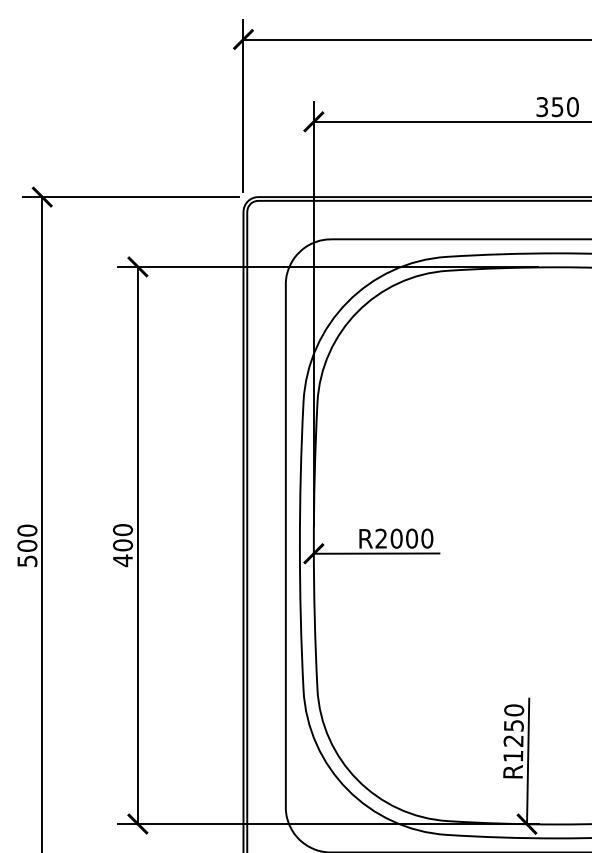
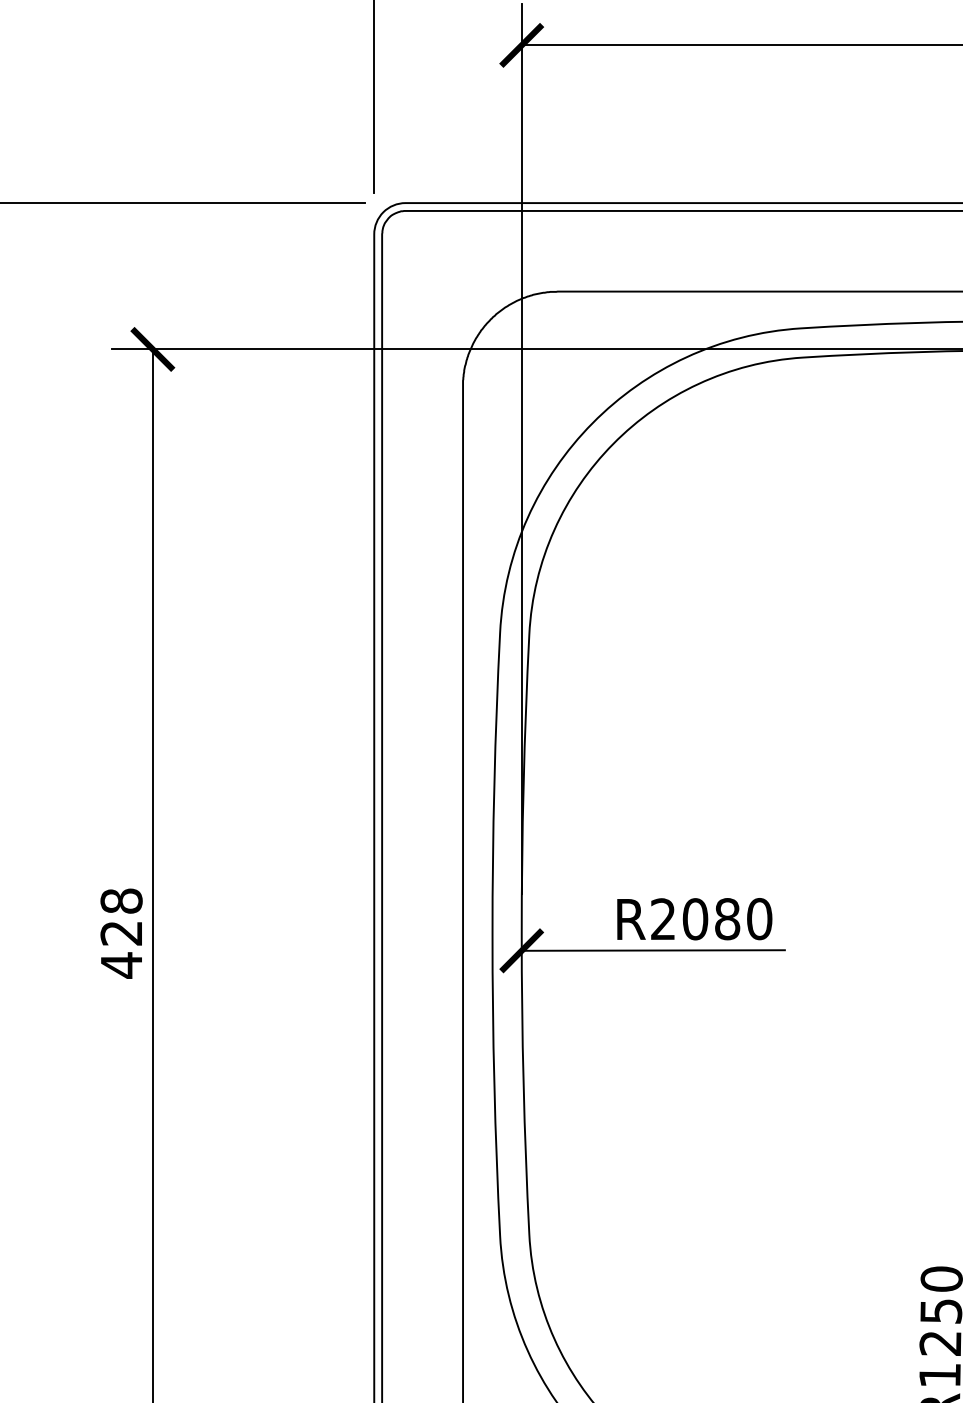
text: (122, 537) -> (120, 916), 400 -> 428
text: (412, 538) -> (728, 918), R2000 -> R2080

